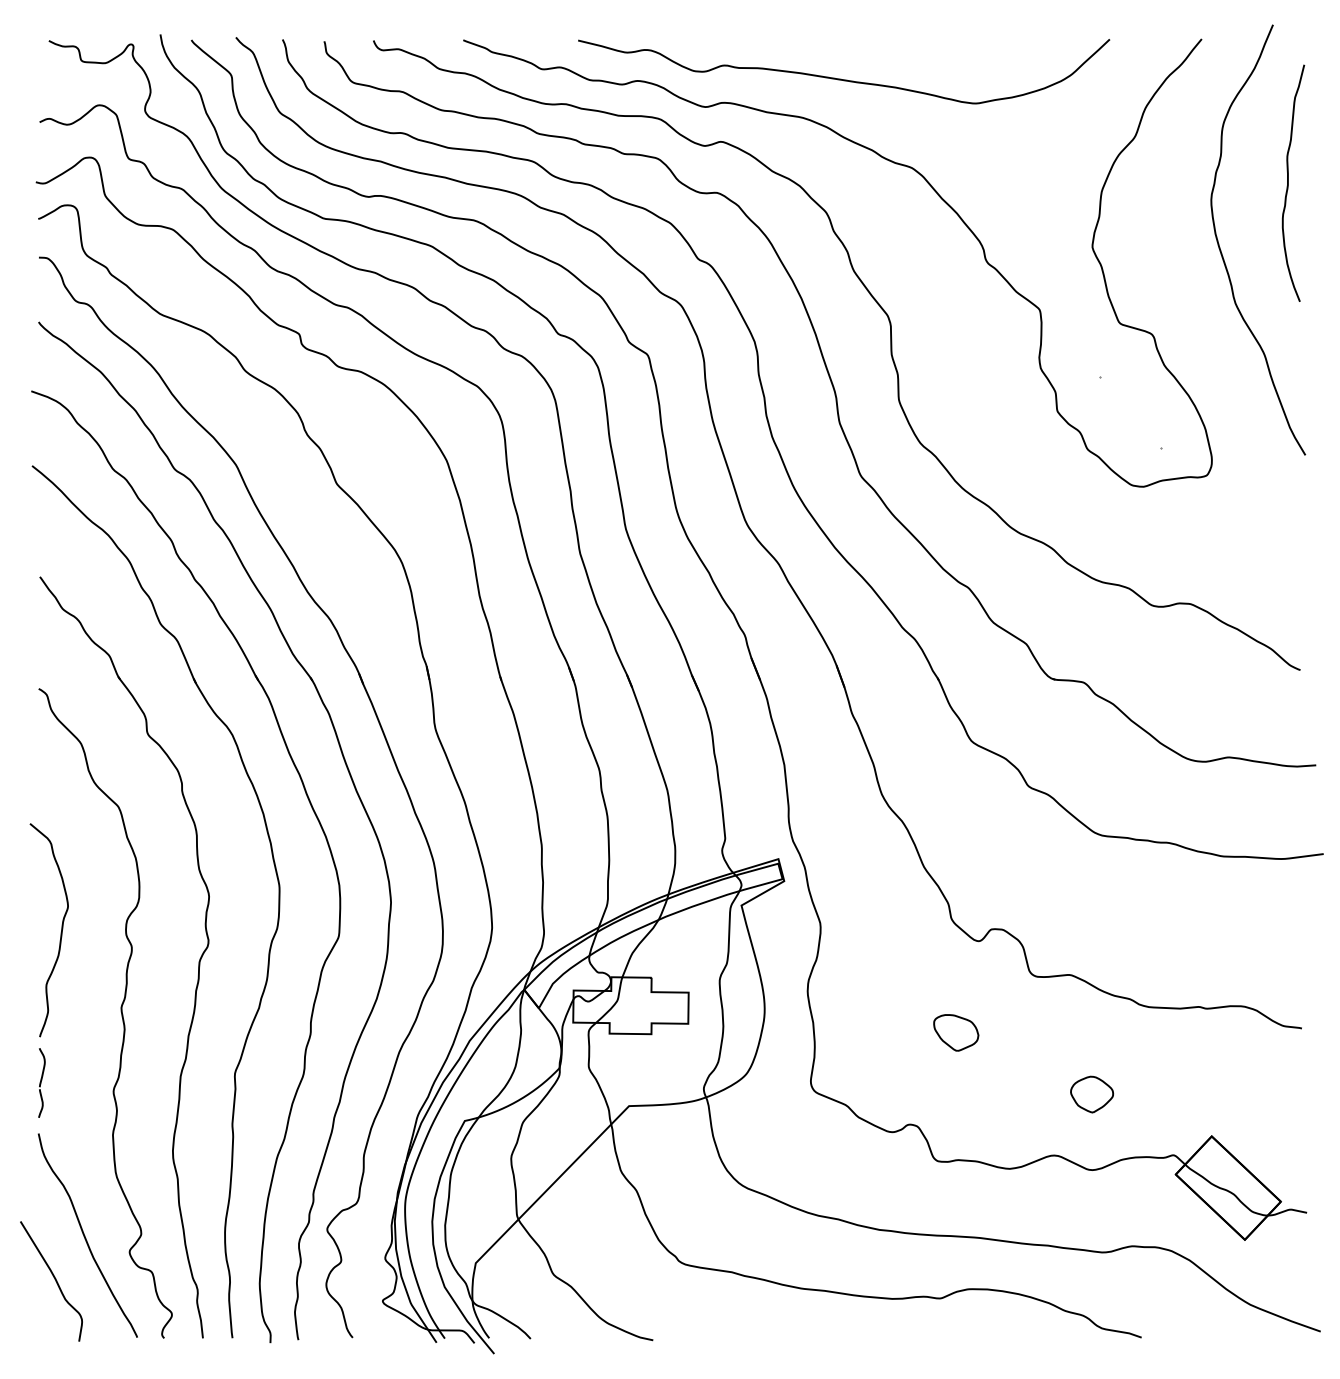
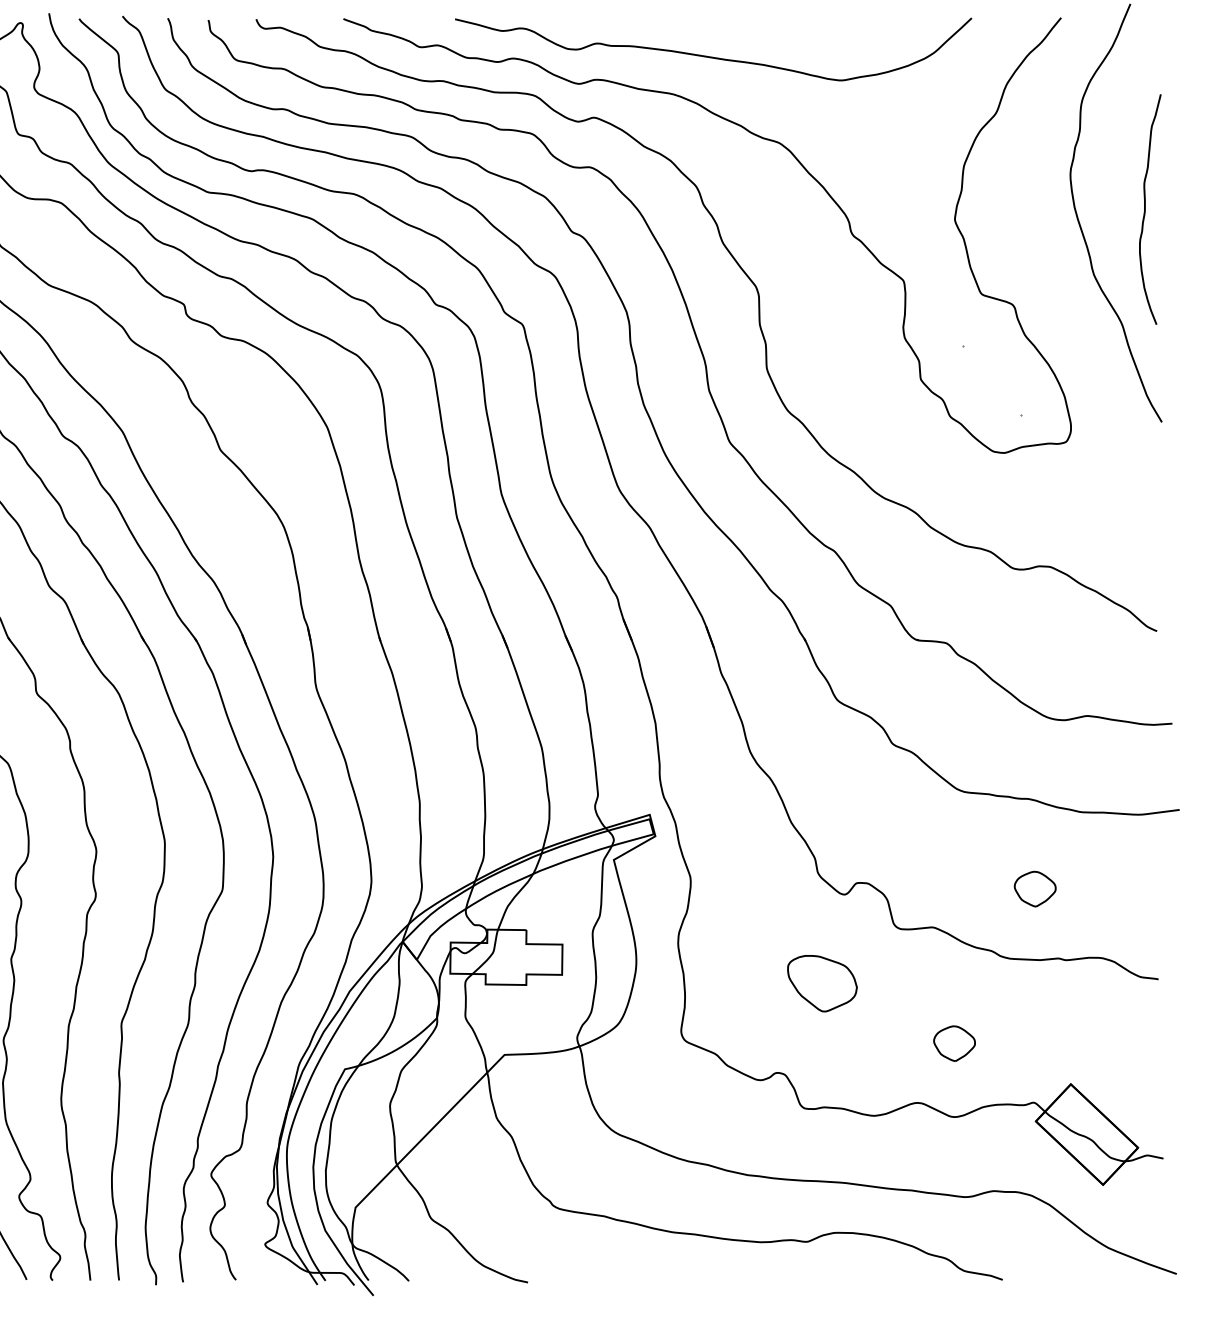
curve: (1288, 182) -> (1145, 208), moved
part: (1175, 935) -> (1035, 889), added
part: (956, 1032) -> (822, 983), size x1.6

